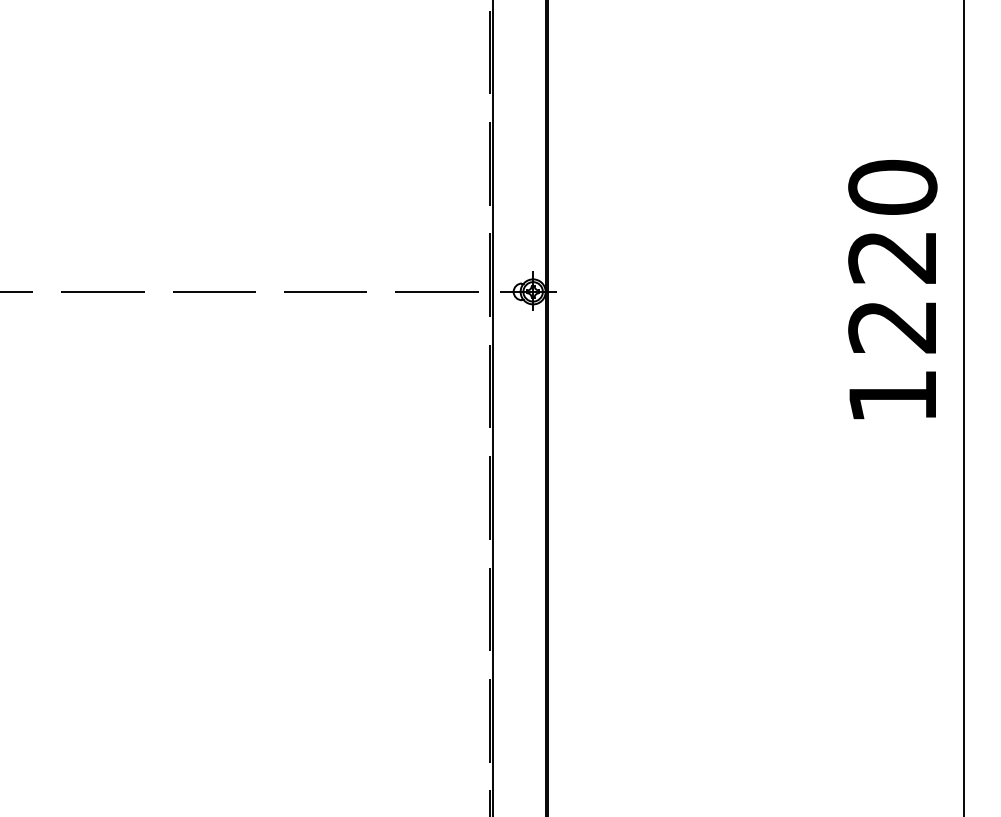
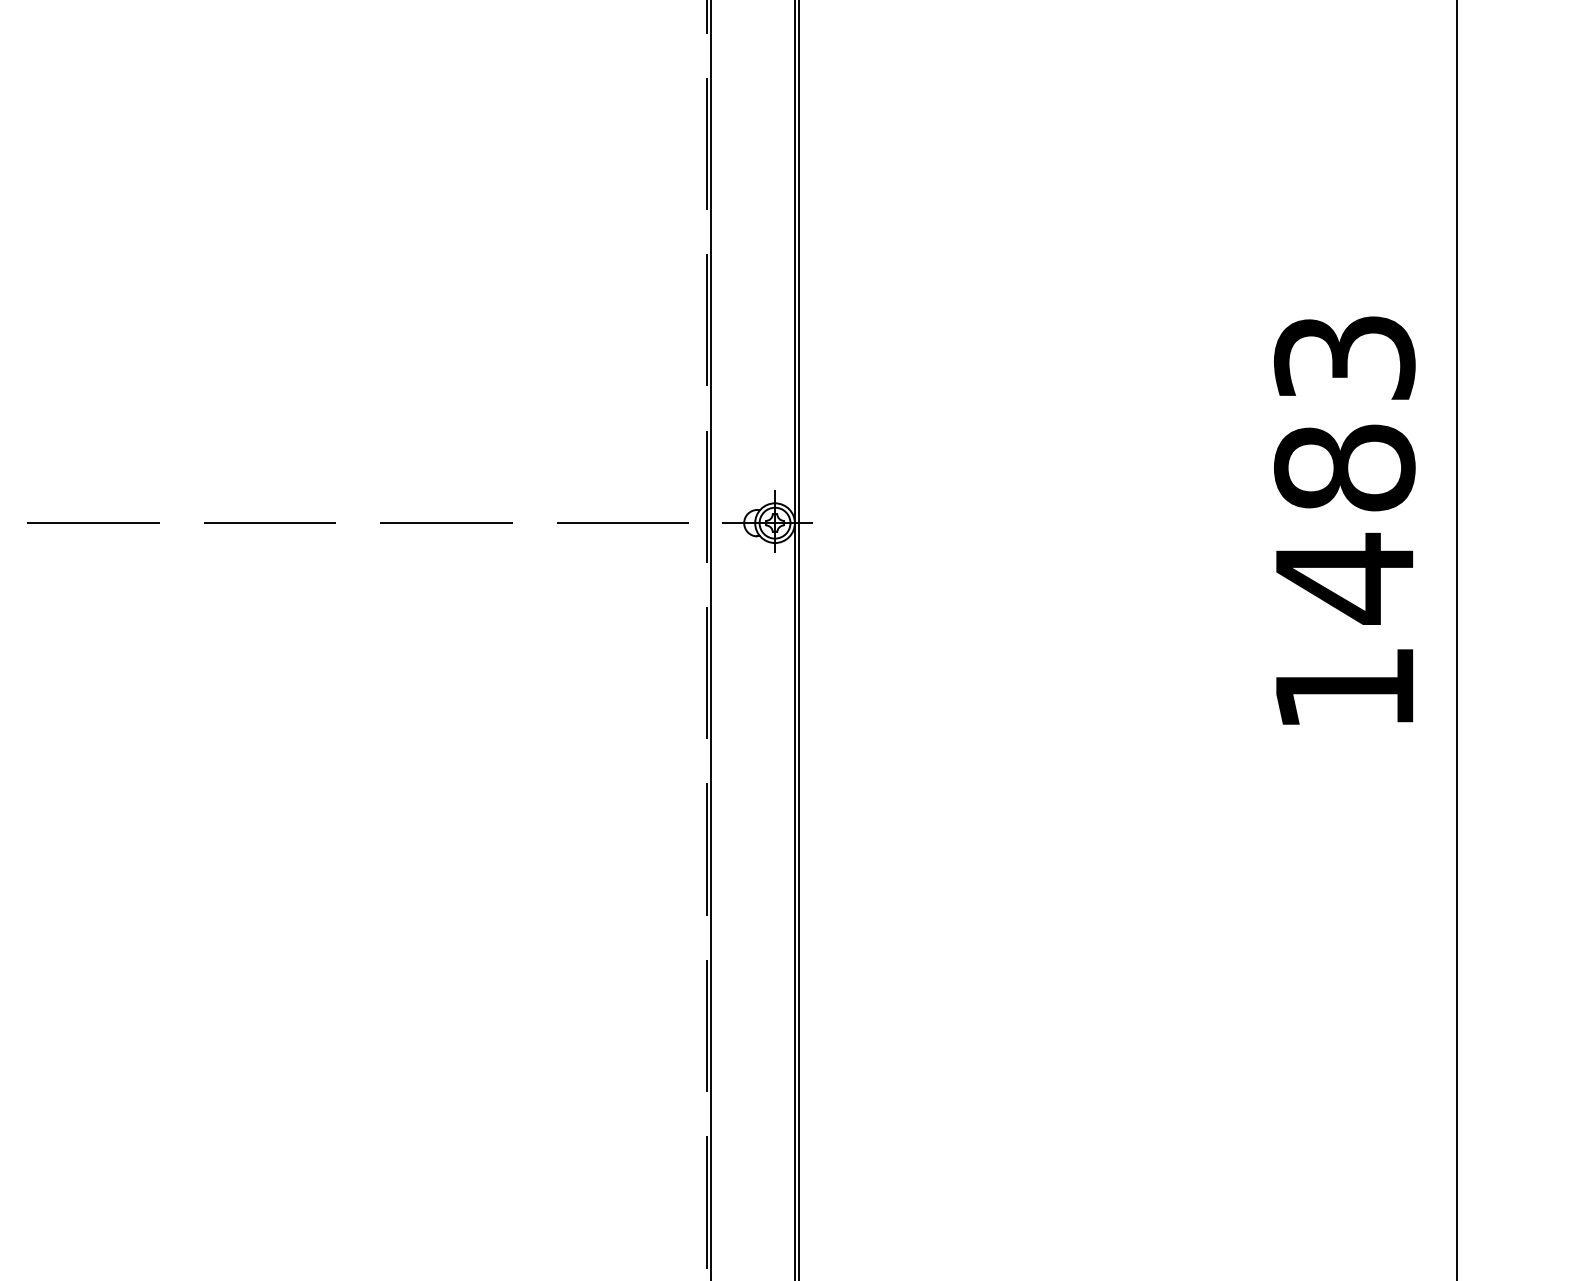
text: (892, 257) -> (1344, 468), 1220 -> 1483

